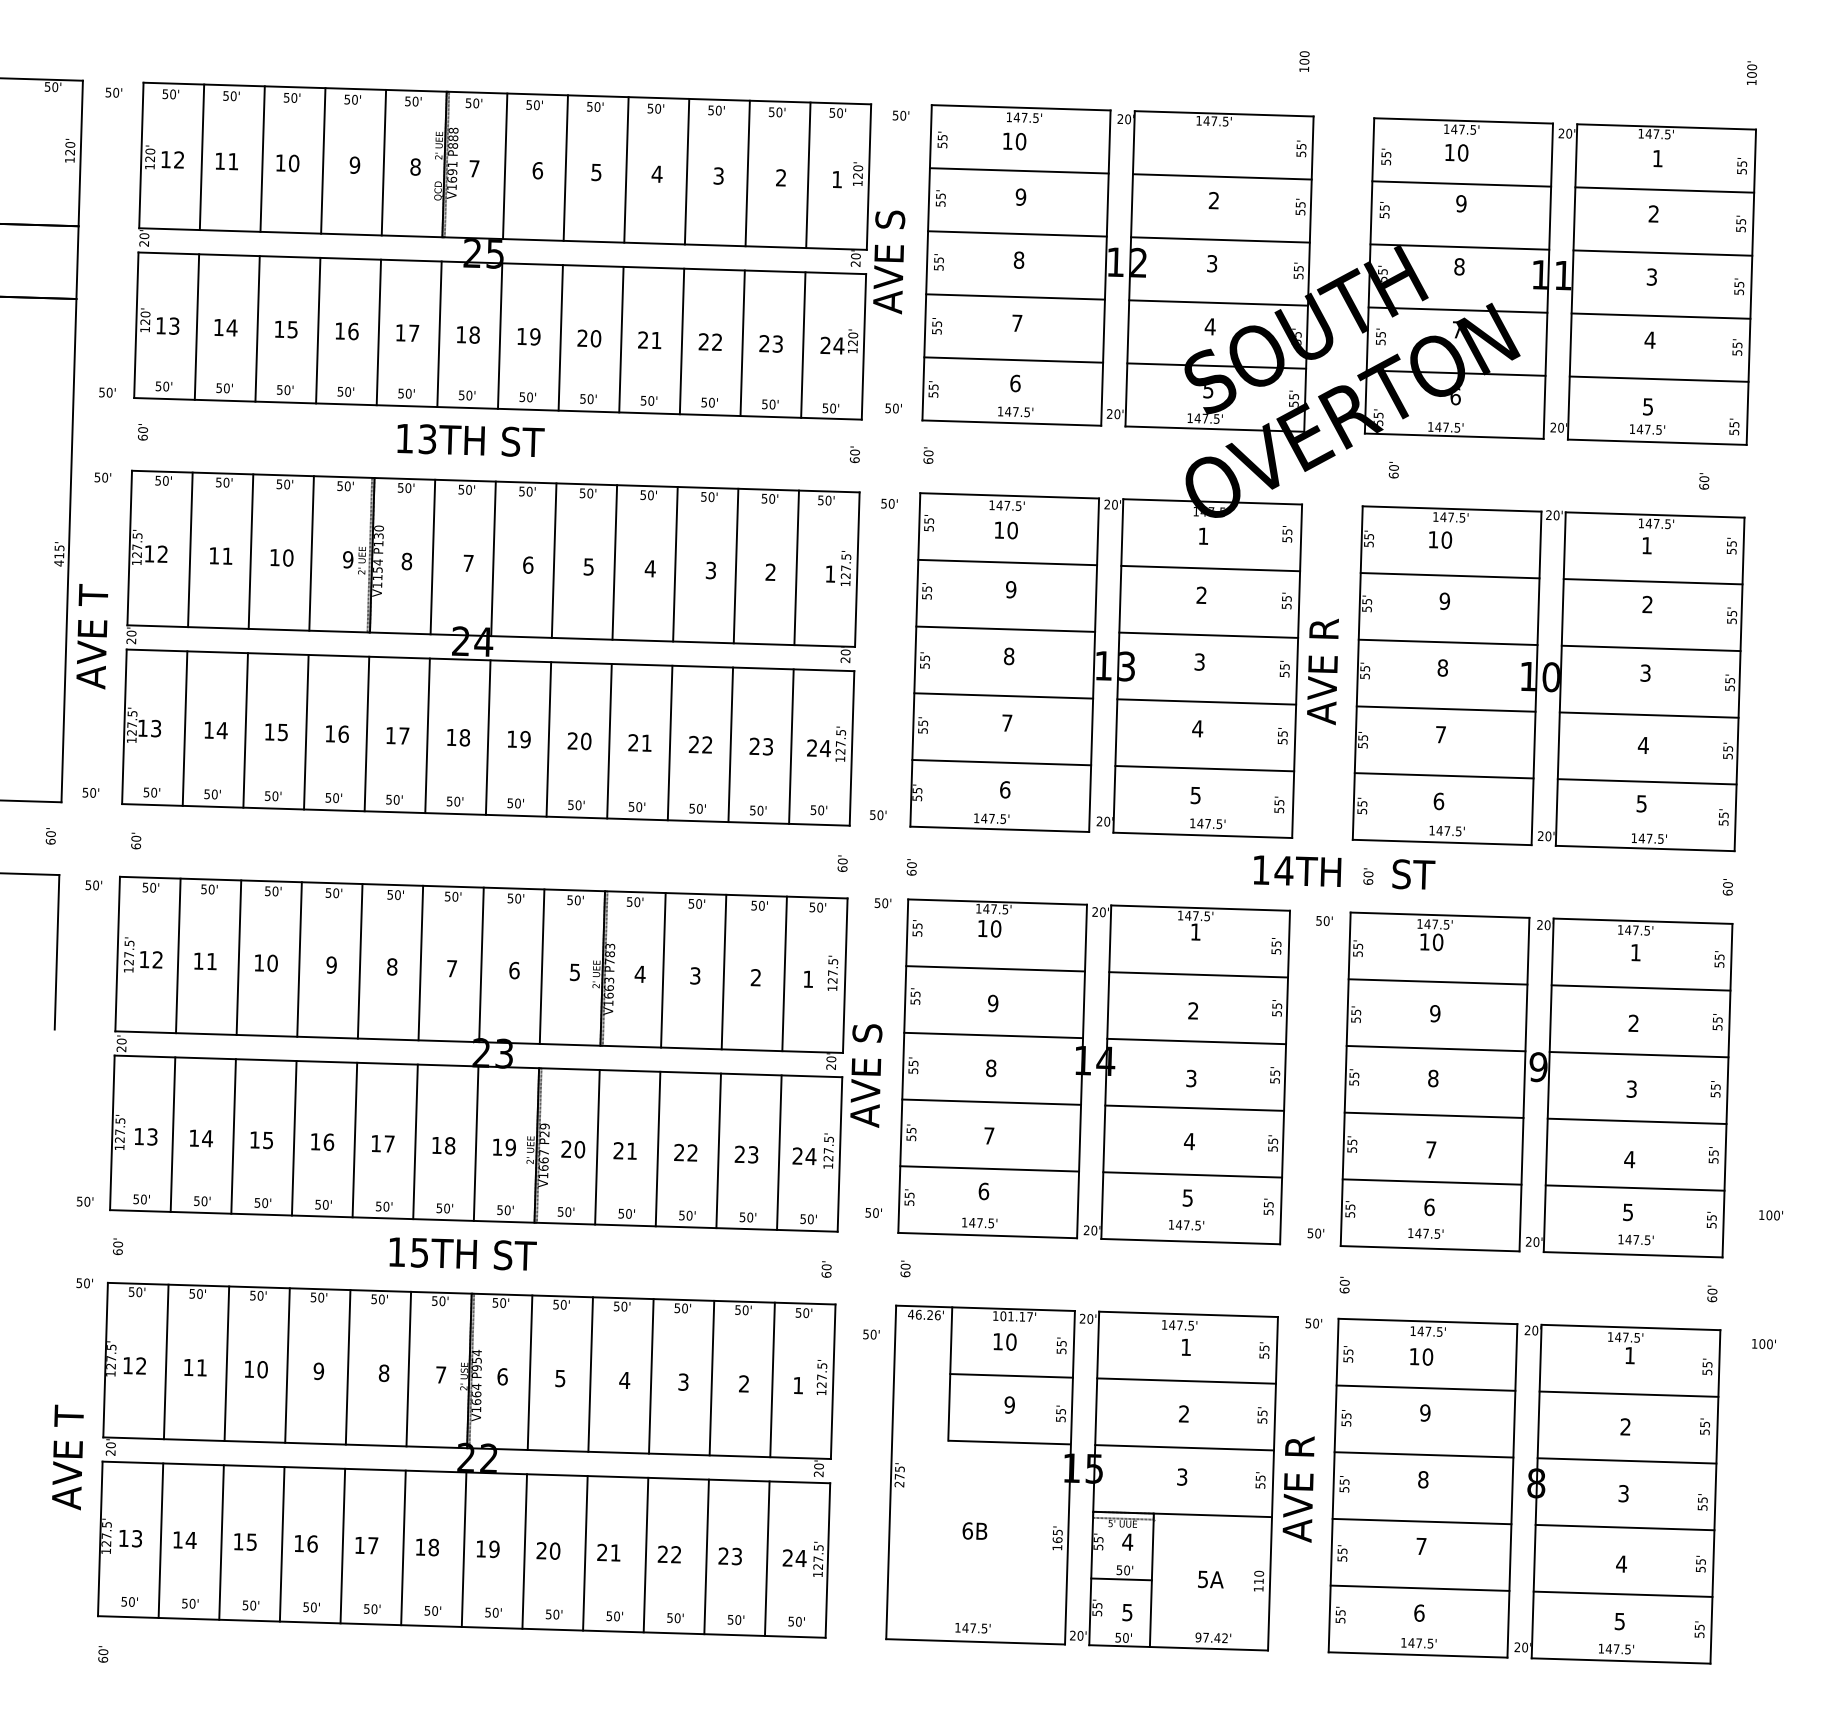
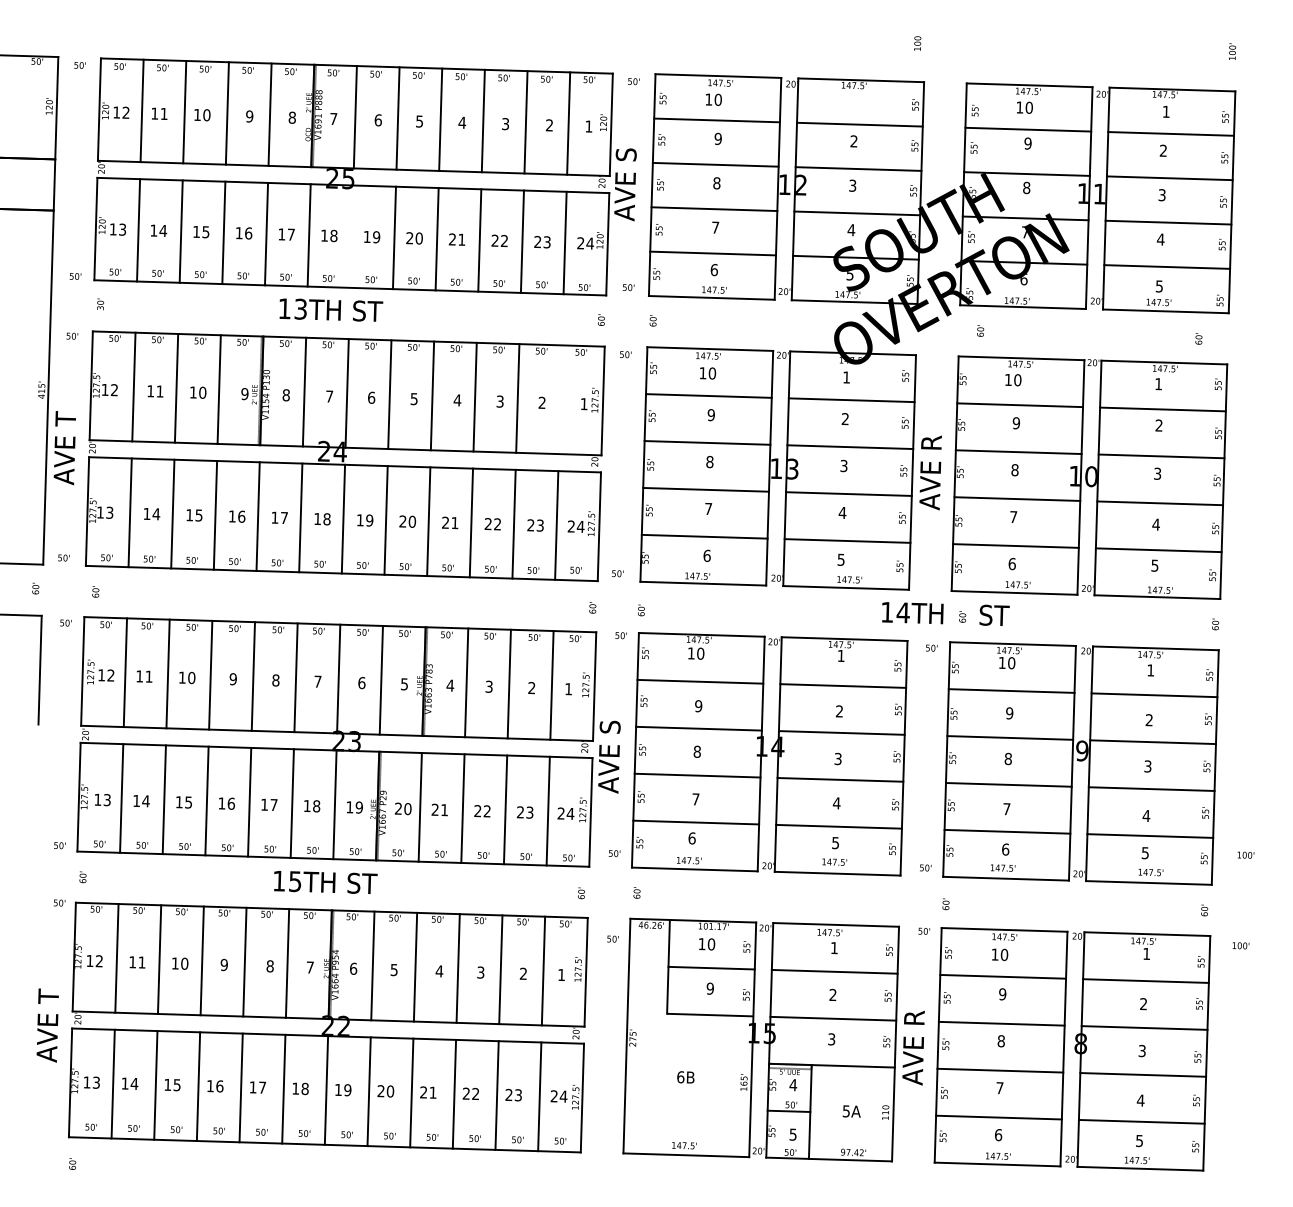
line: (499, 335) -> (351, 236), removed
text: (142, 437) -> (100, 308), 60' -> 30'
line: (796, 567) -> (560, 399), removed

